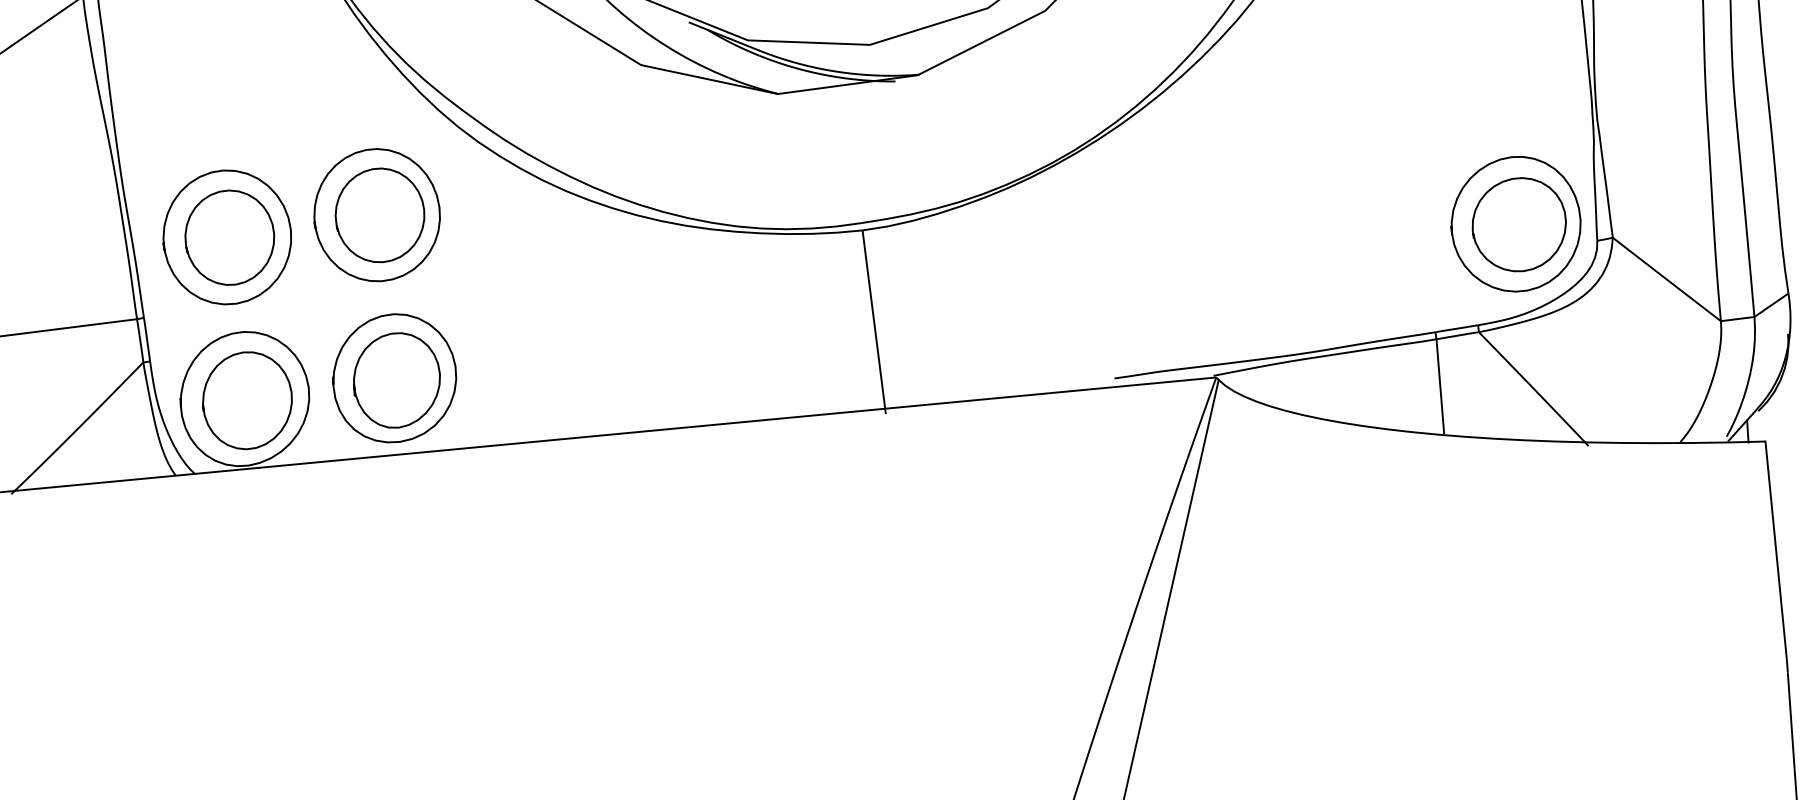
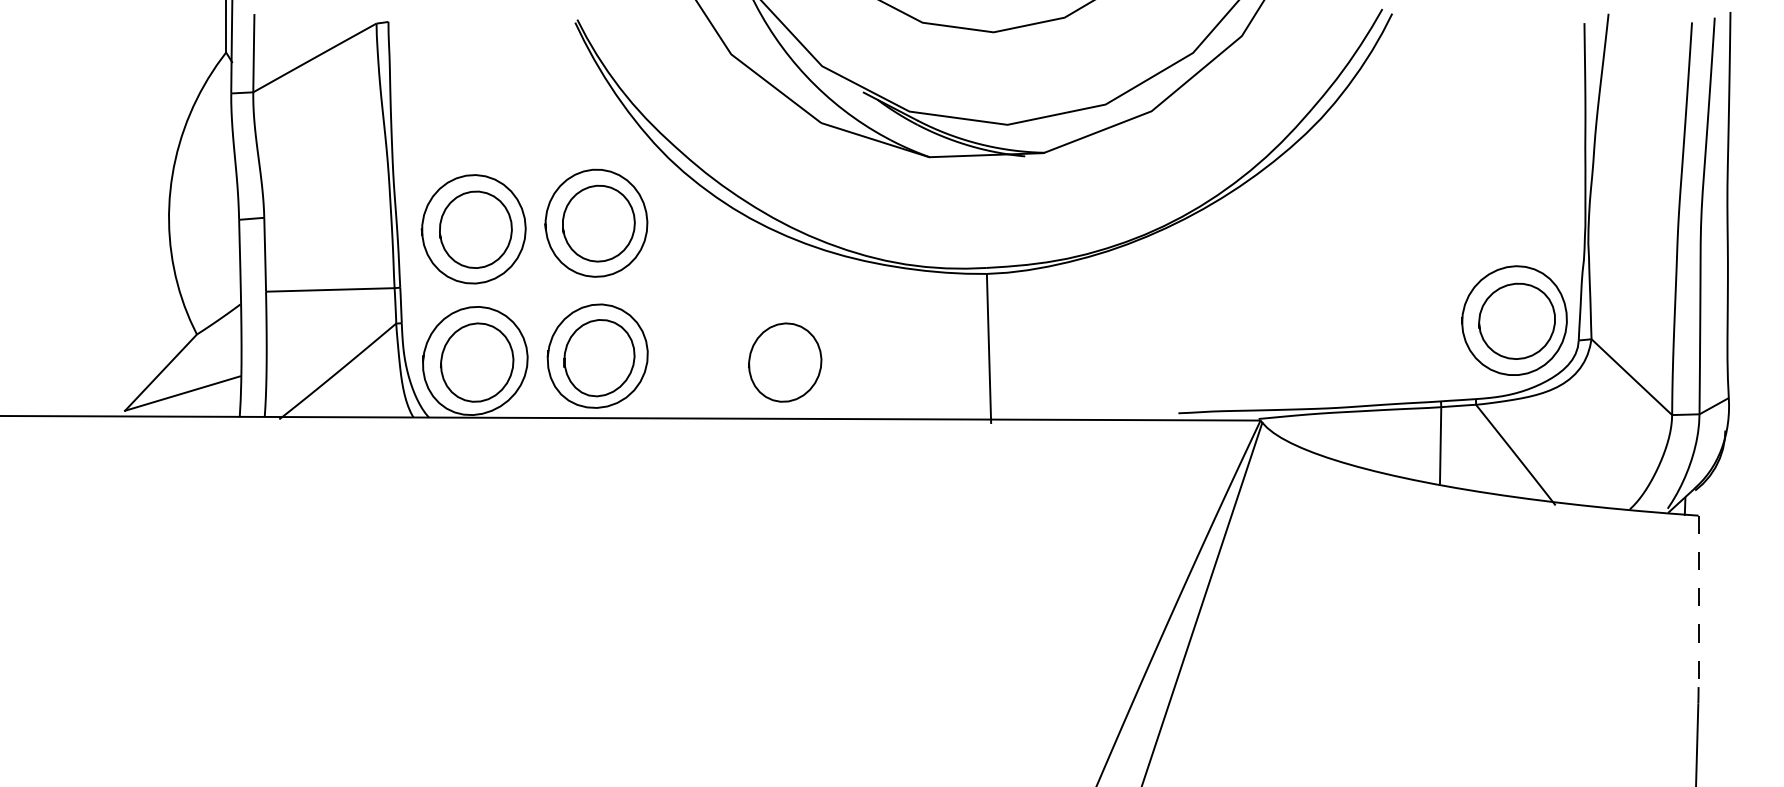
curve: (665, 378) -> (816, 377), added
line: (1775, 546) -> (1698, 601), solid -> dashed

